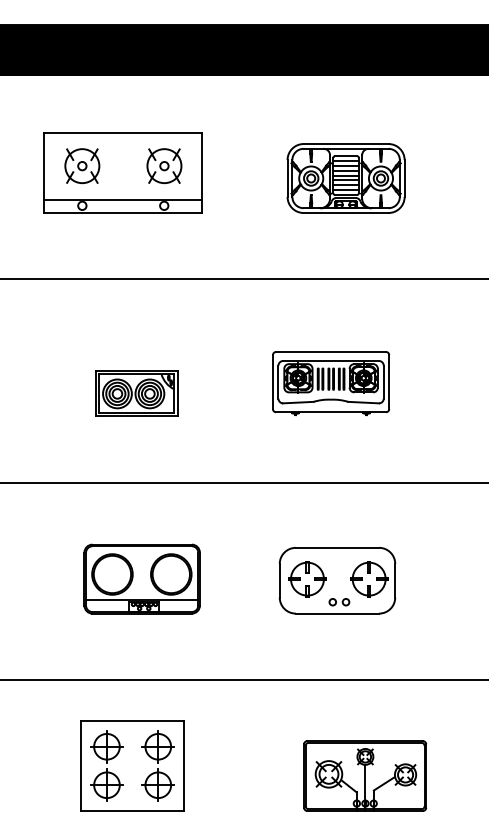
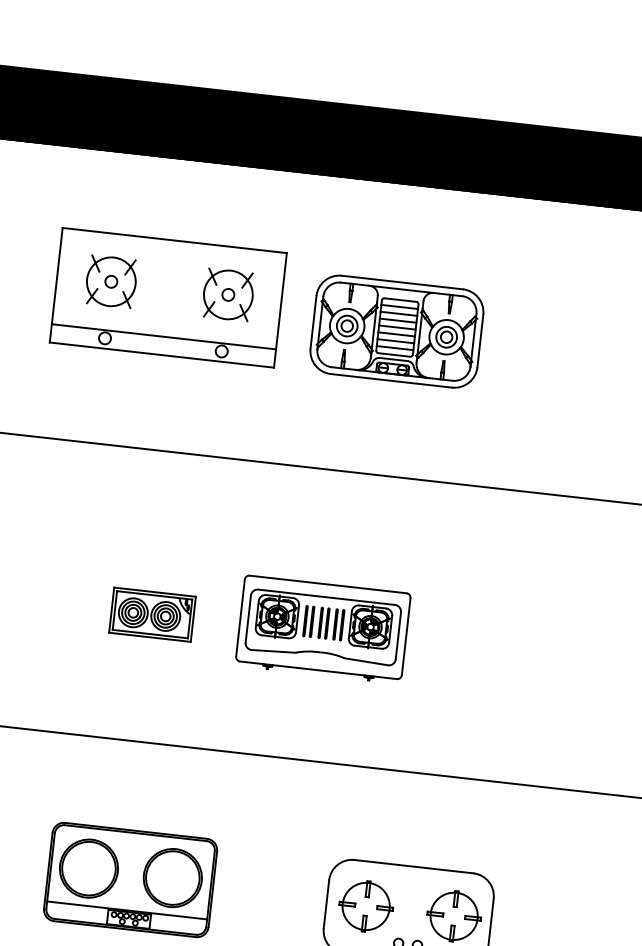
part: (345, 178) -> (396, 331), moved
part: (331, 383) -> (323, 629), moved
part: (136, 393) -> (152, 614), size x0.7

